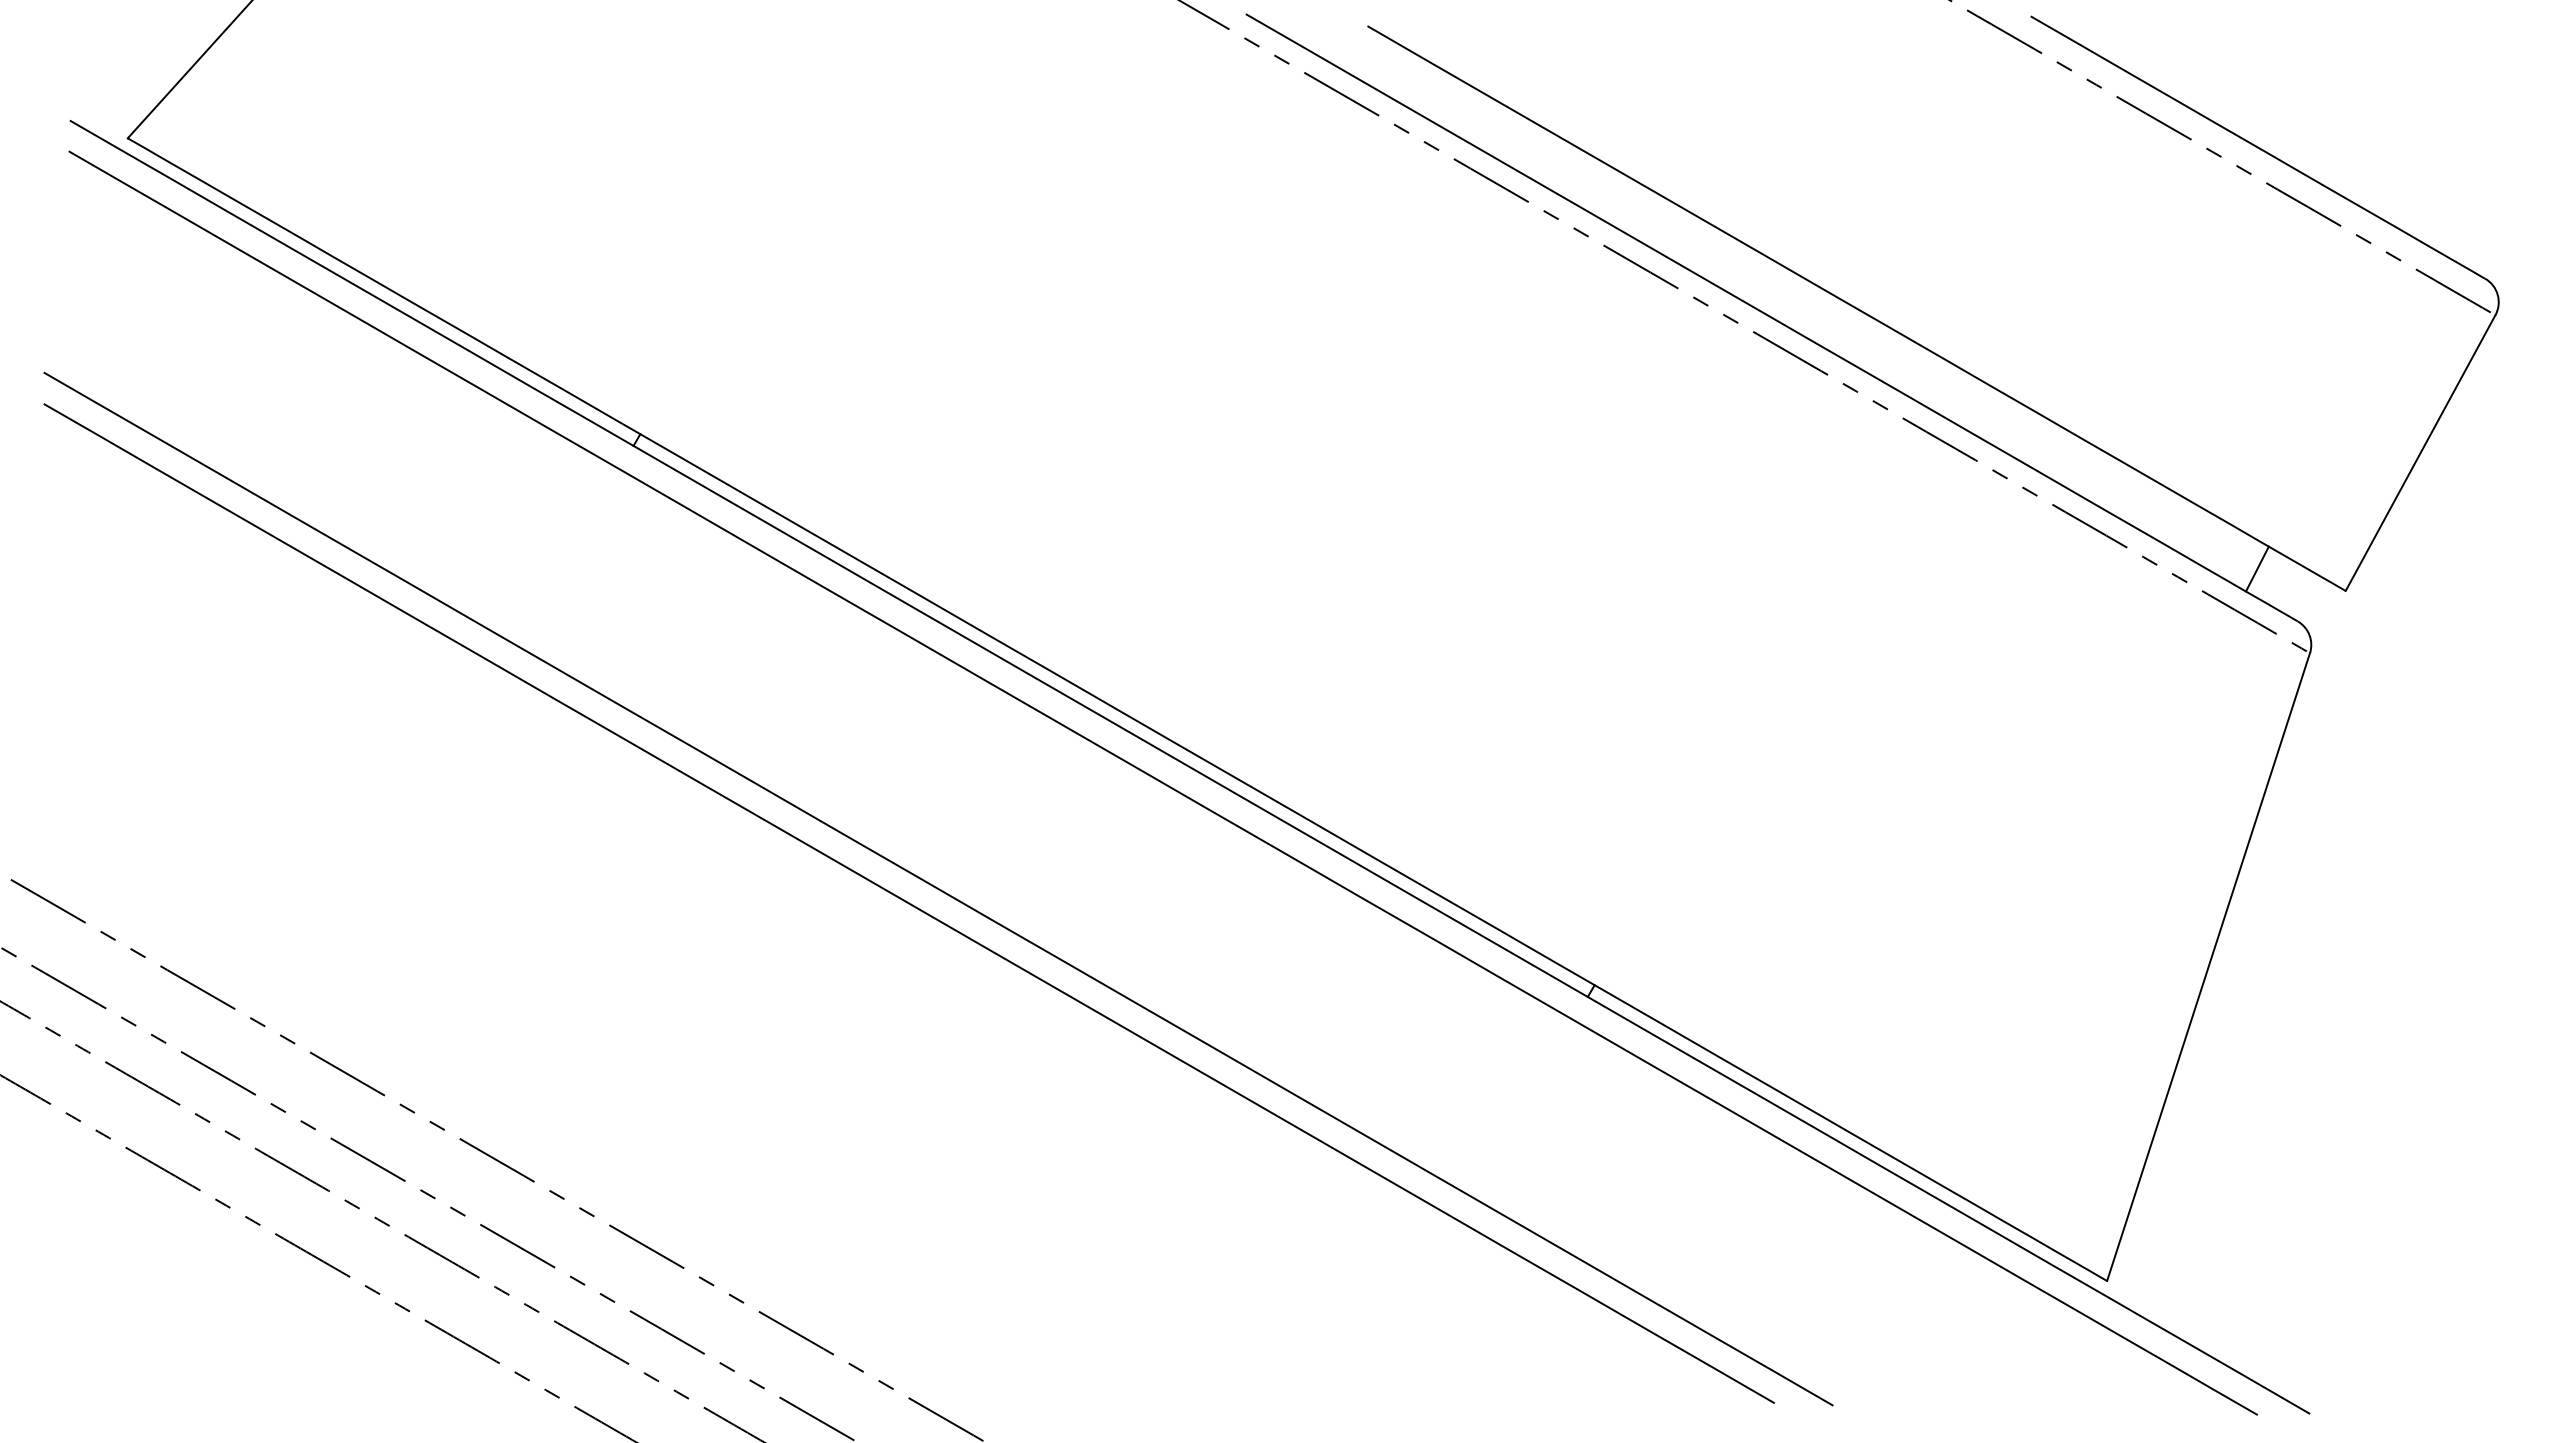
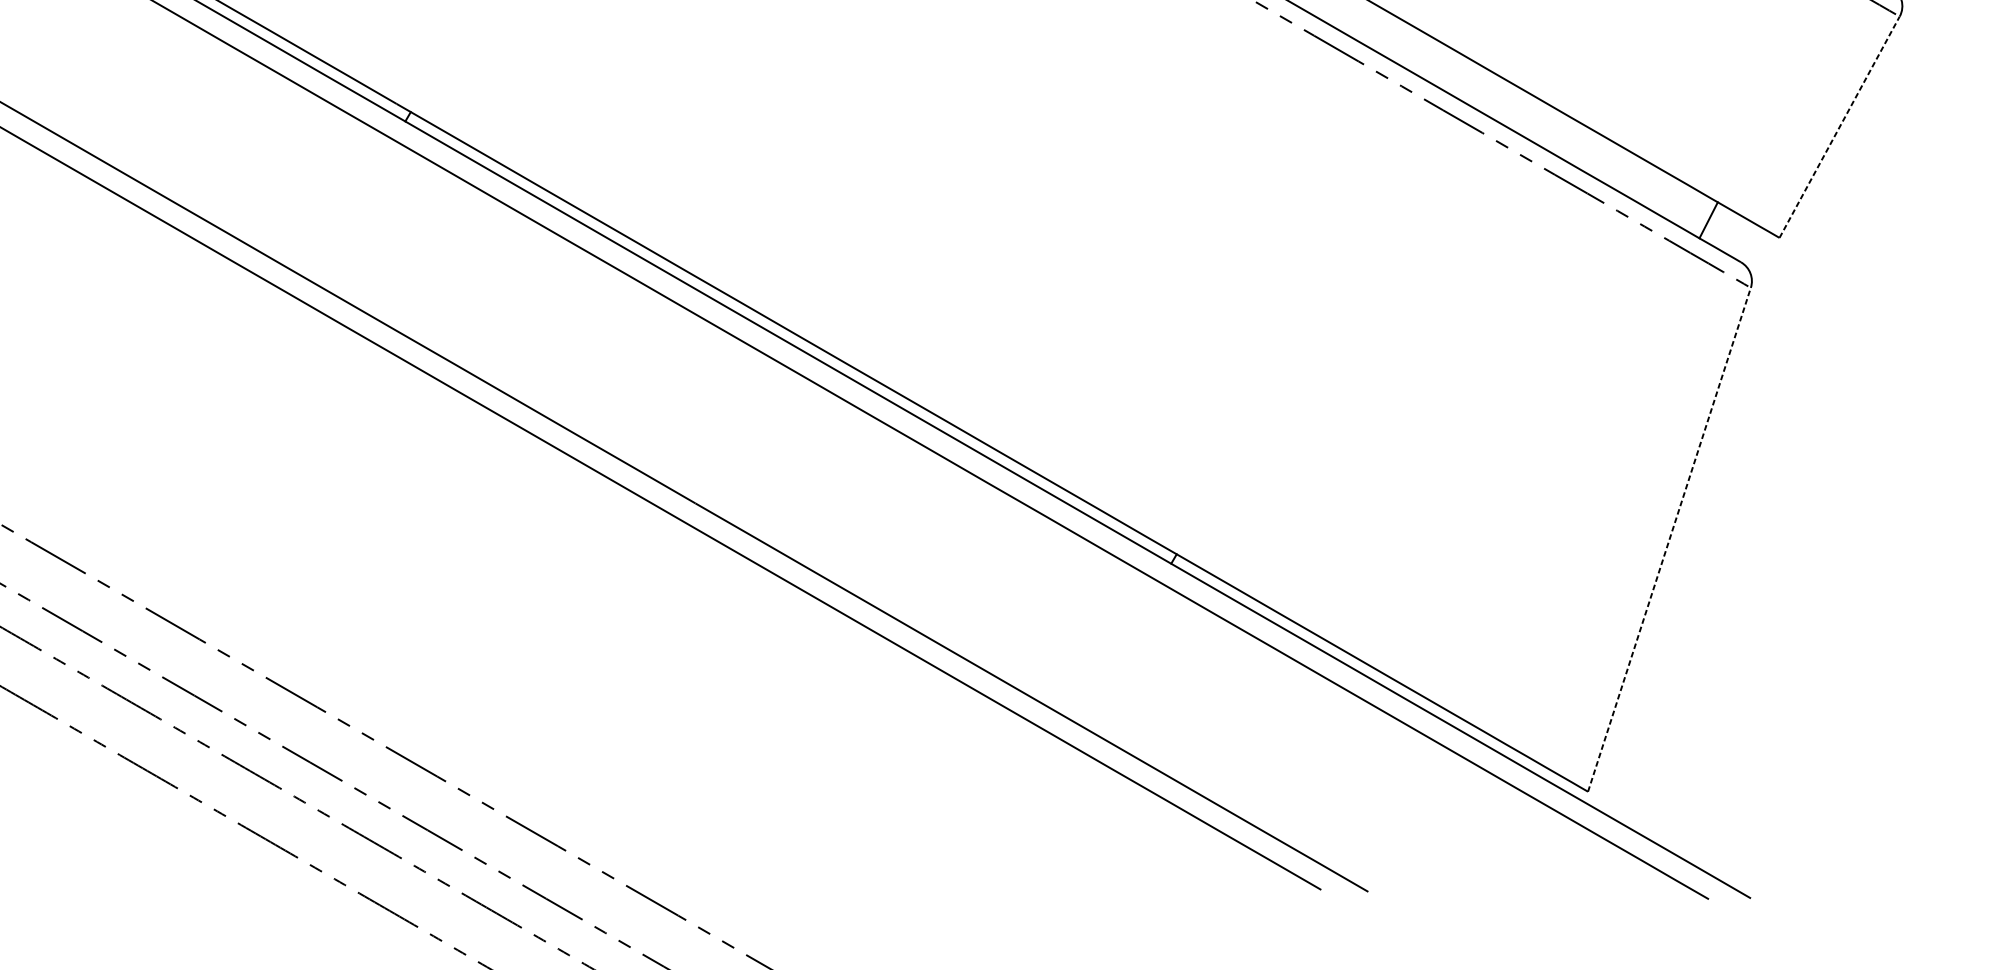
line: (2420, 453) -> (1839, 127), solid -> dashed
line: (2208, 967) -> (1669, 540), solid -> dashed

